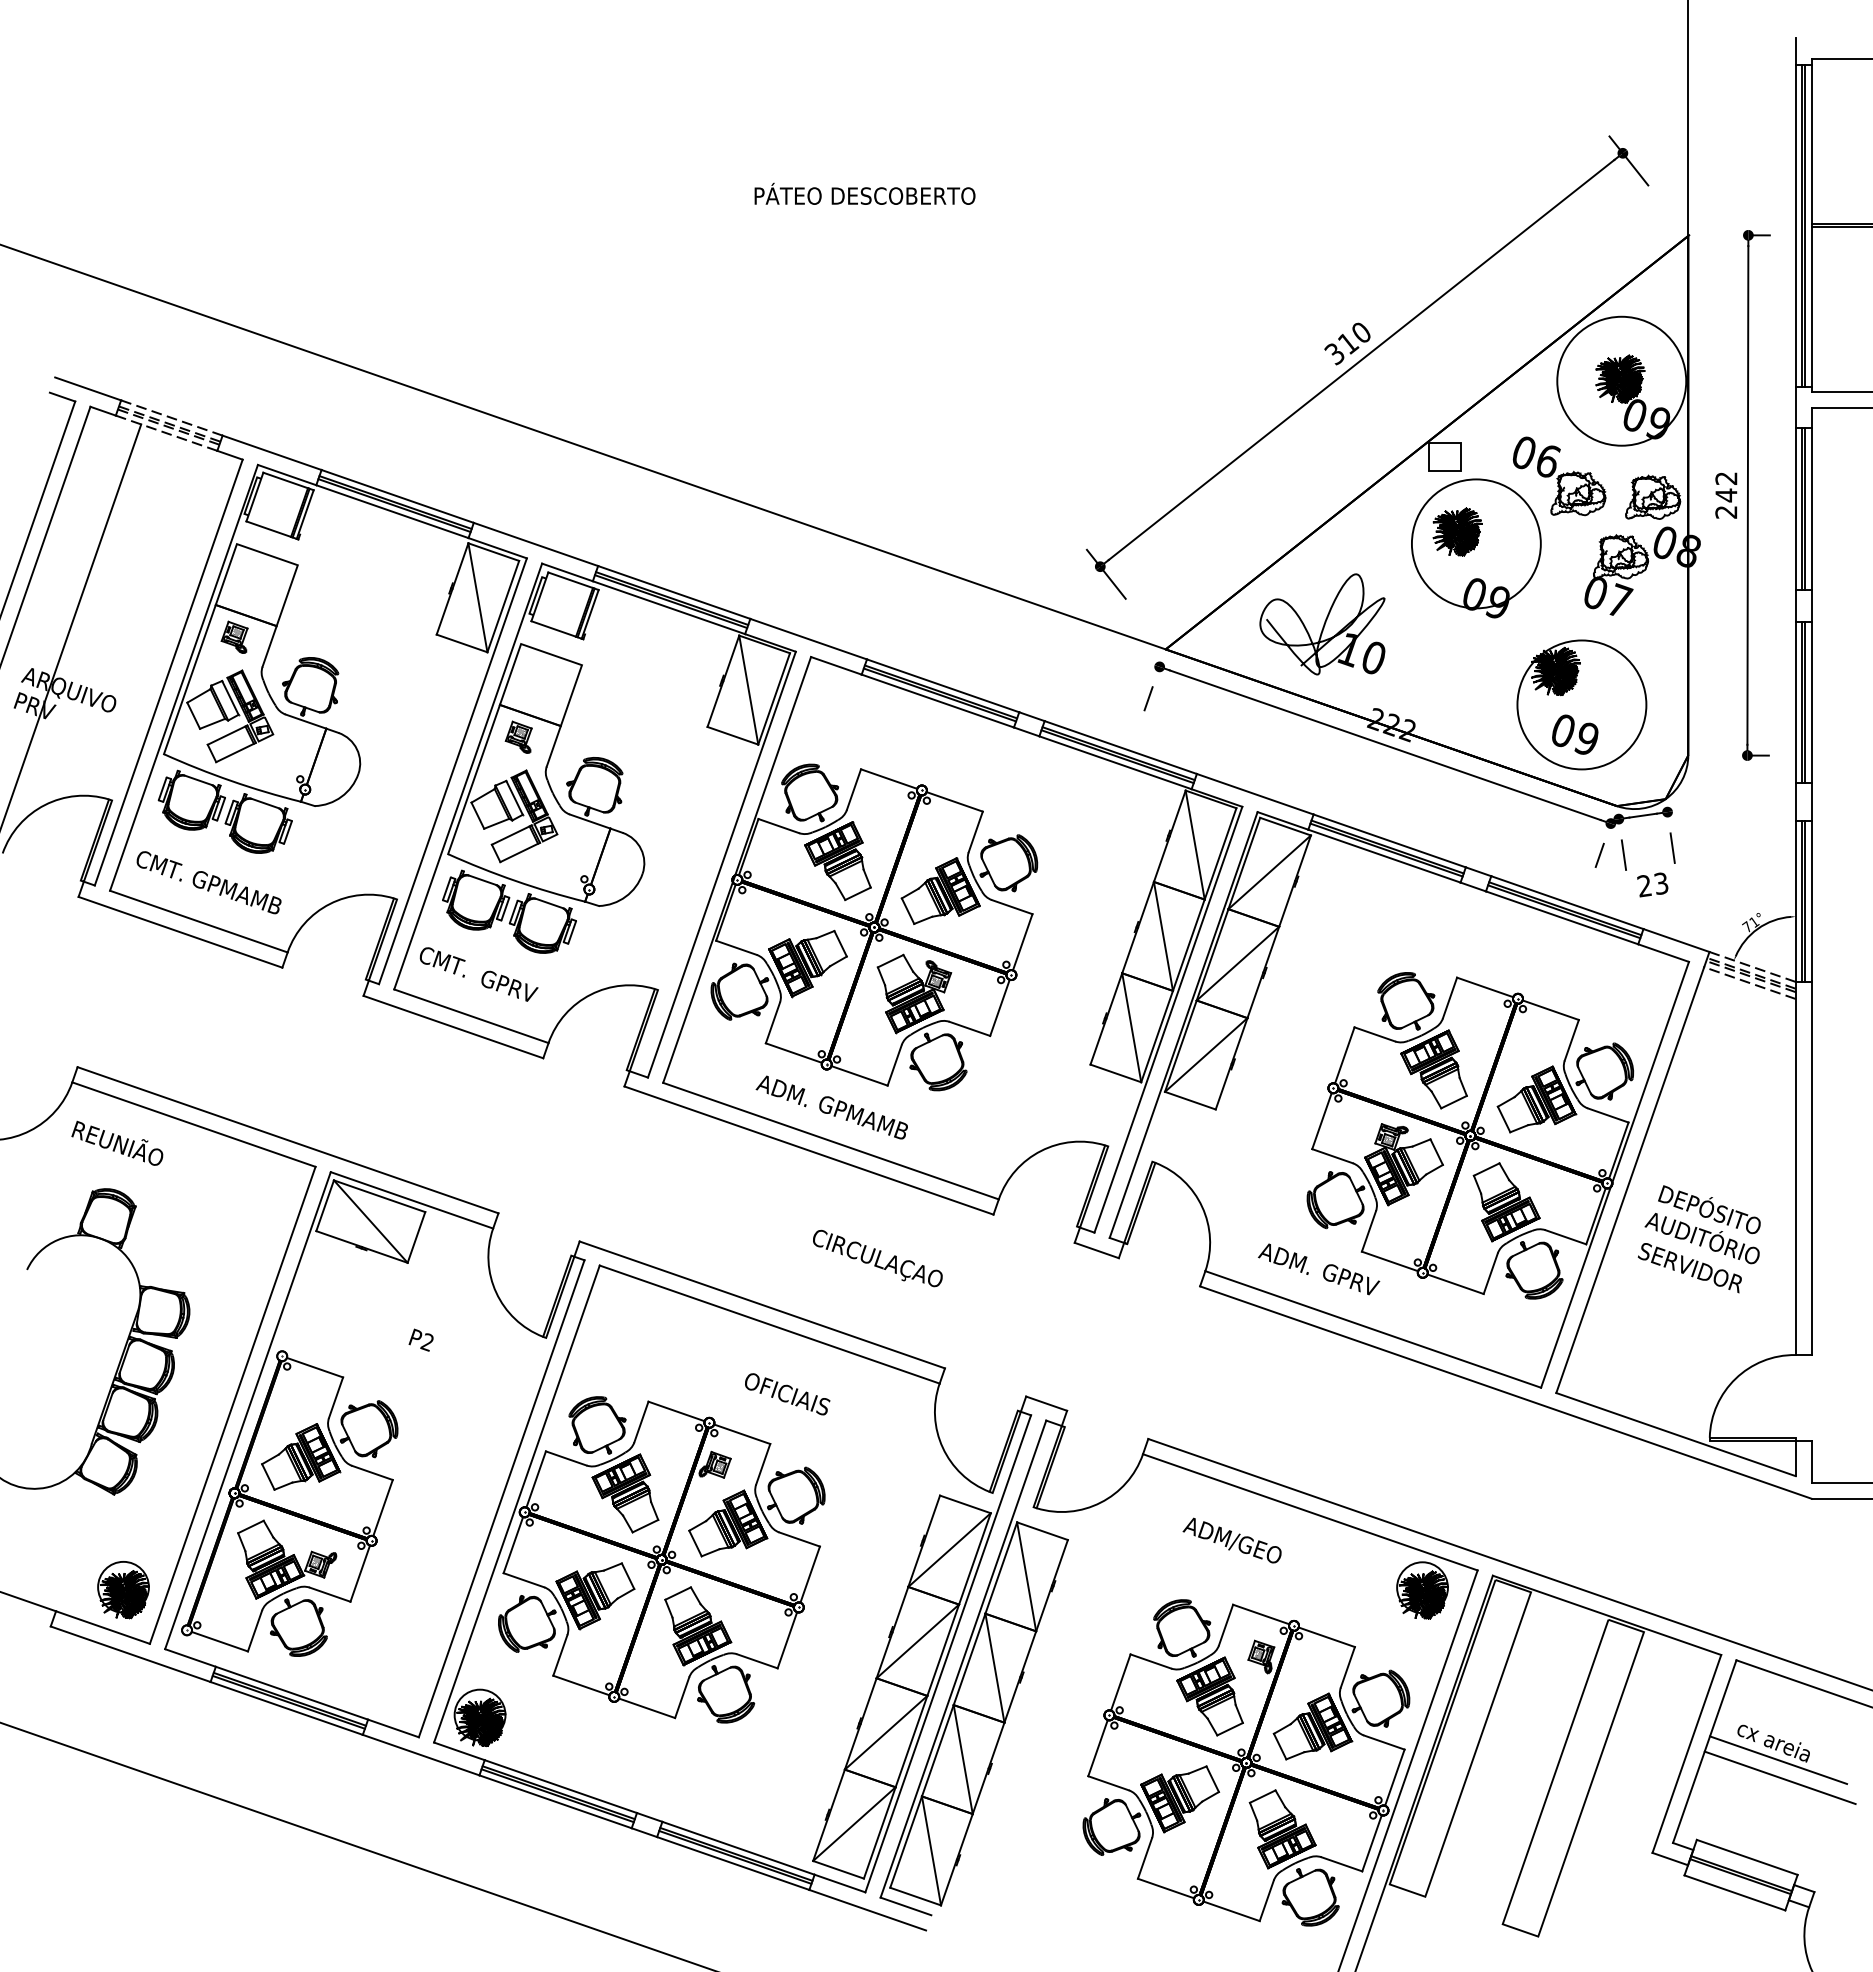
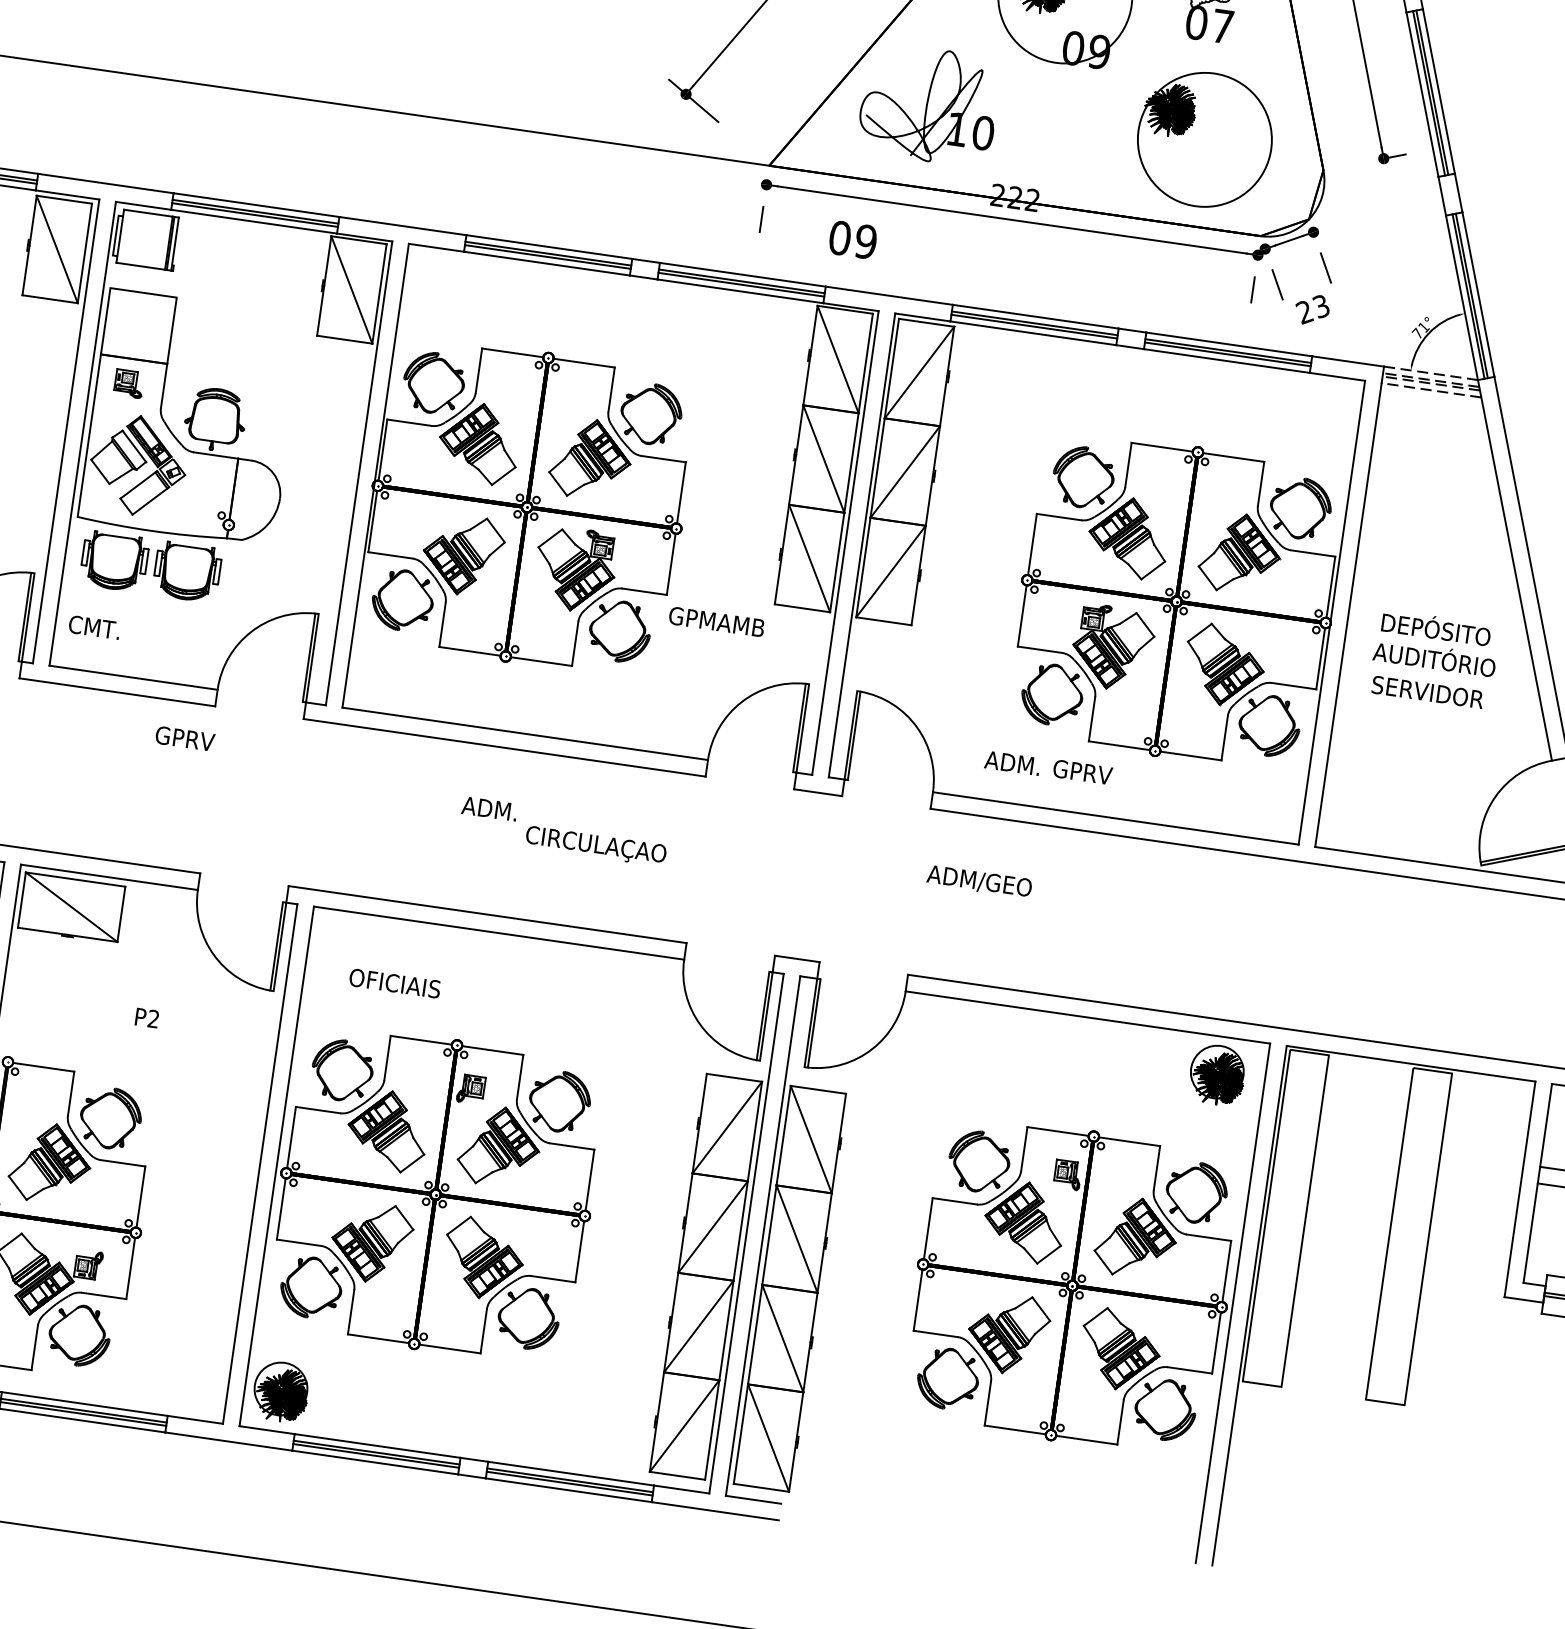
text: (1575, 734) -> (853, 239), moved
text: (509, 985) -> (185, 737), moved
text: (780, 1091) -> (486, 810), moved
text: (863, 1117) -> (716, 621), moved
text: (787, 1394) -> (395, 983), moved
text: (1231, 1540) -> (977, 881), moved

